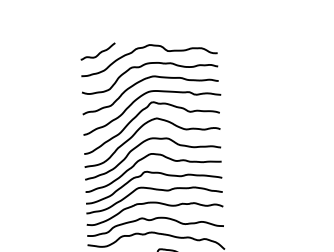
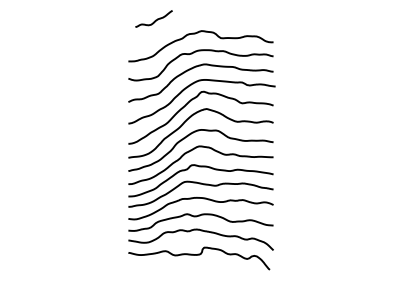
curve: (99, 52) -> (155, 19), moved

